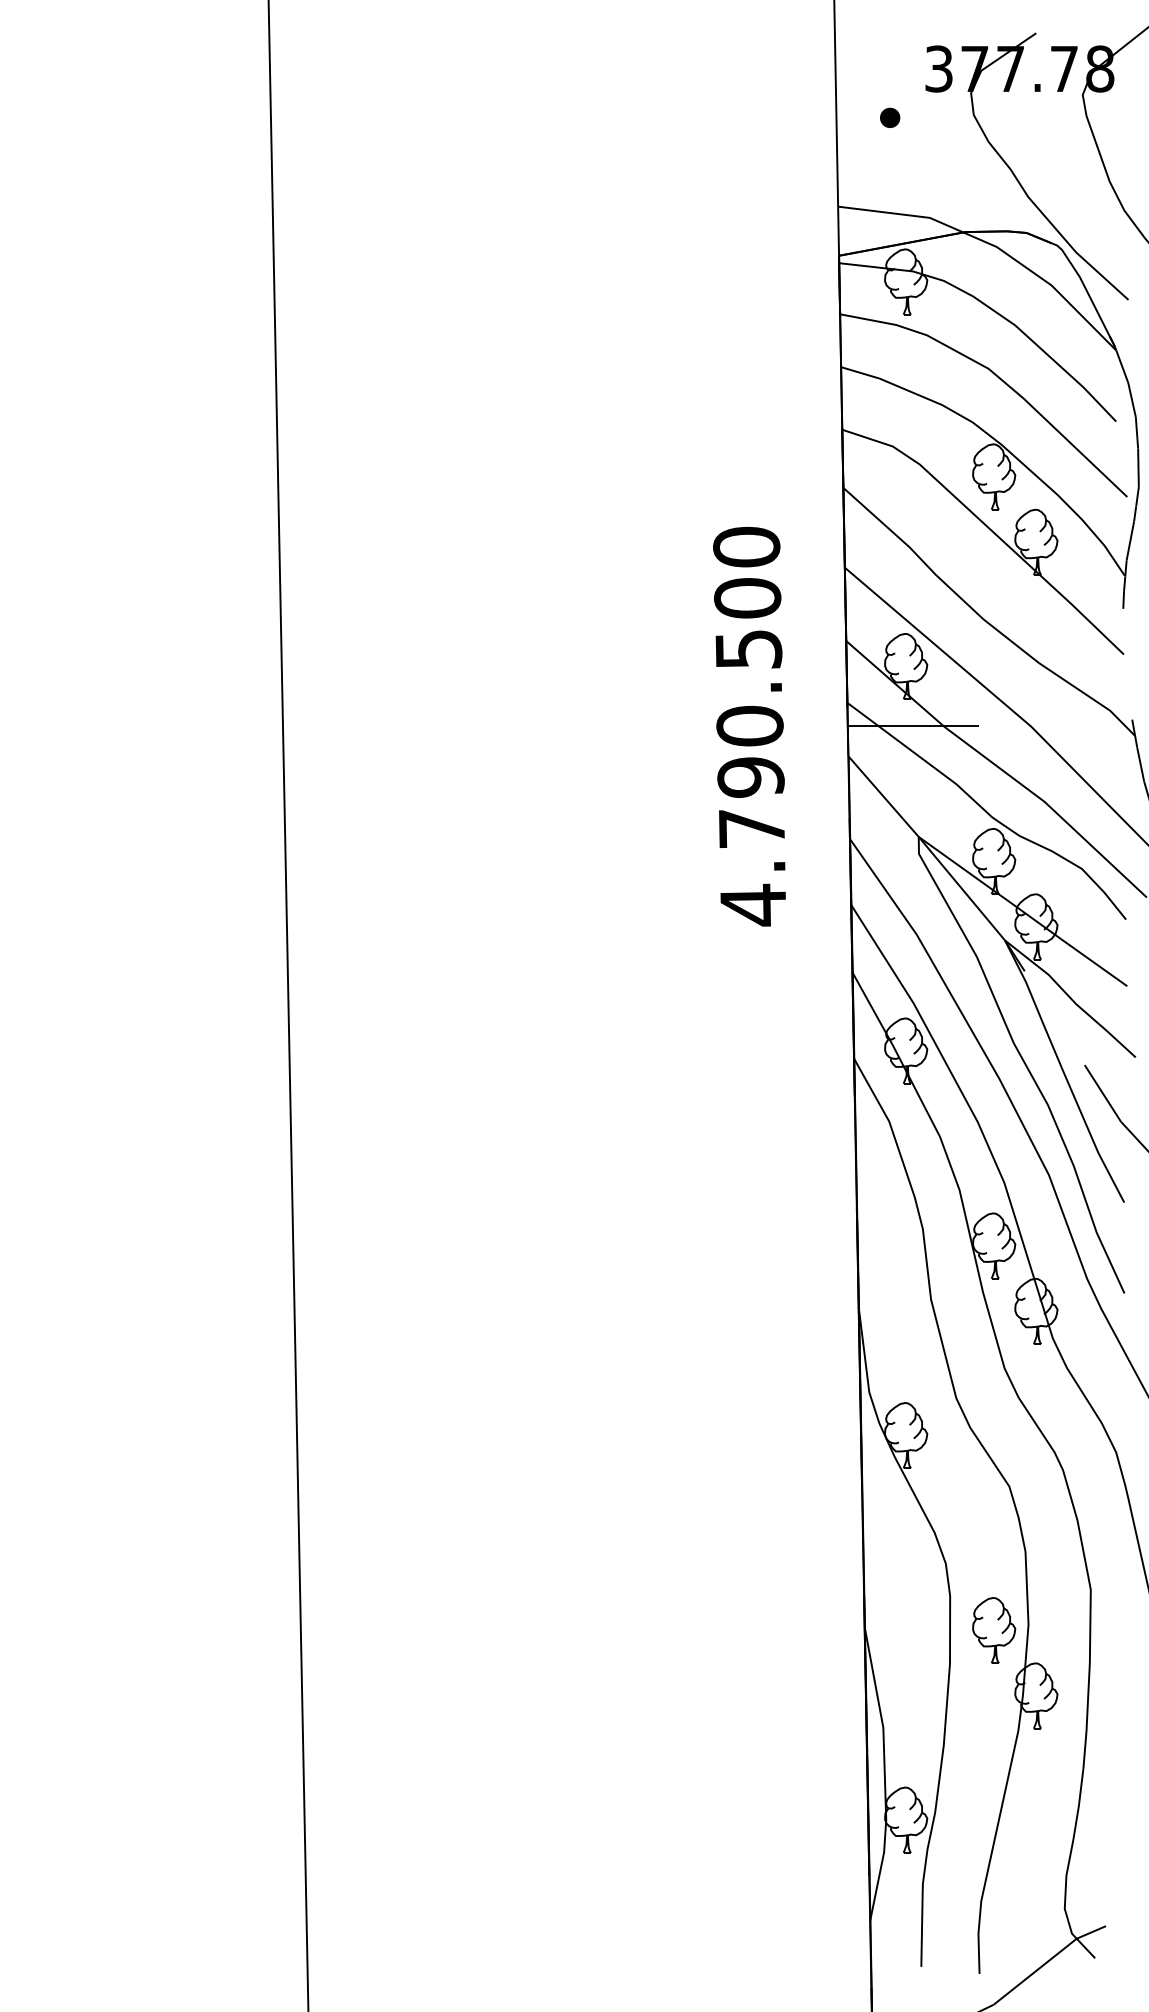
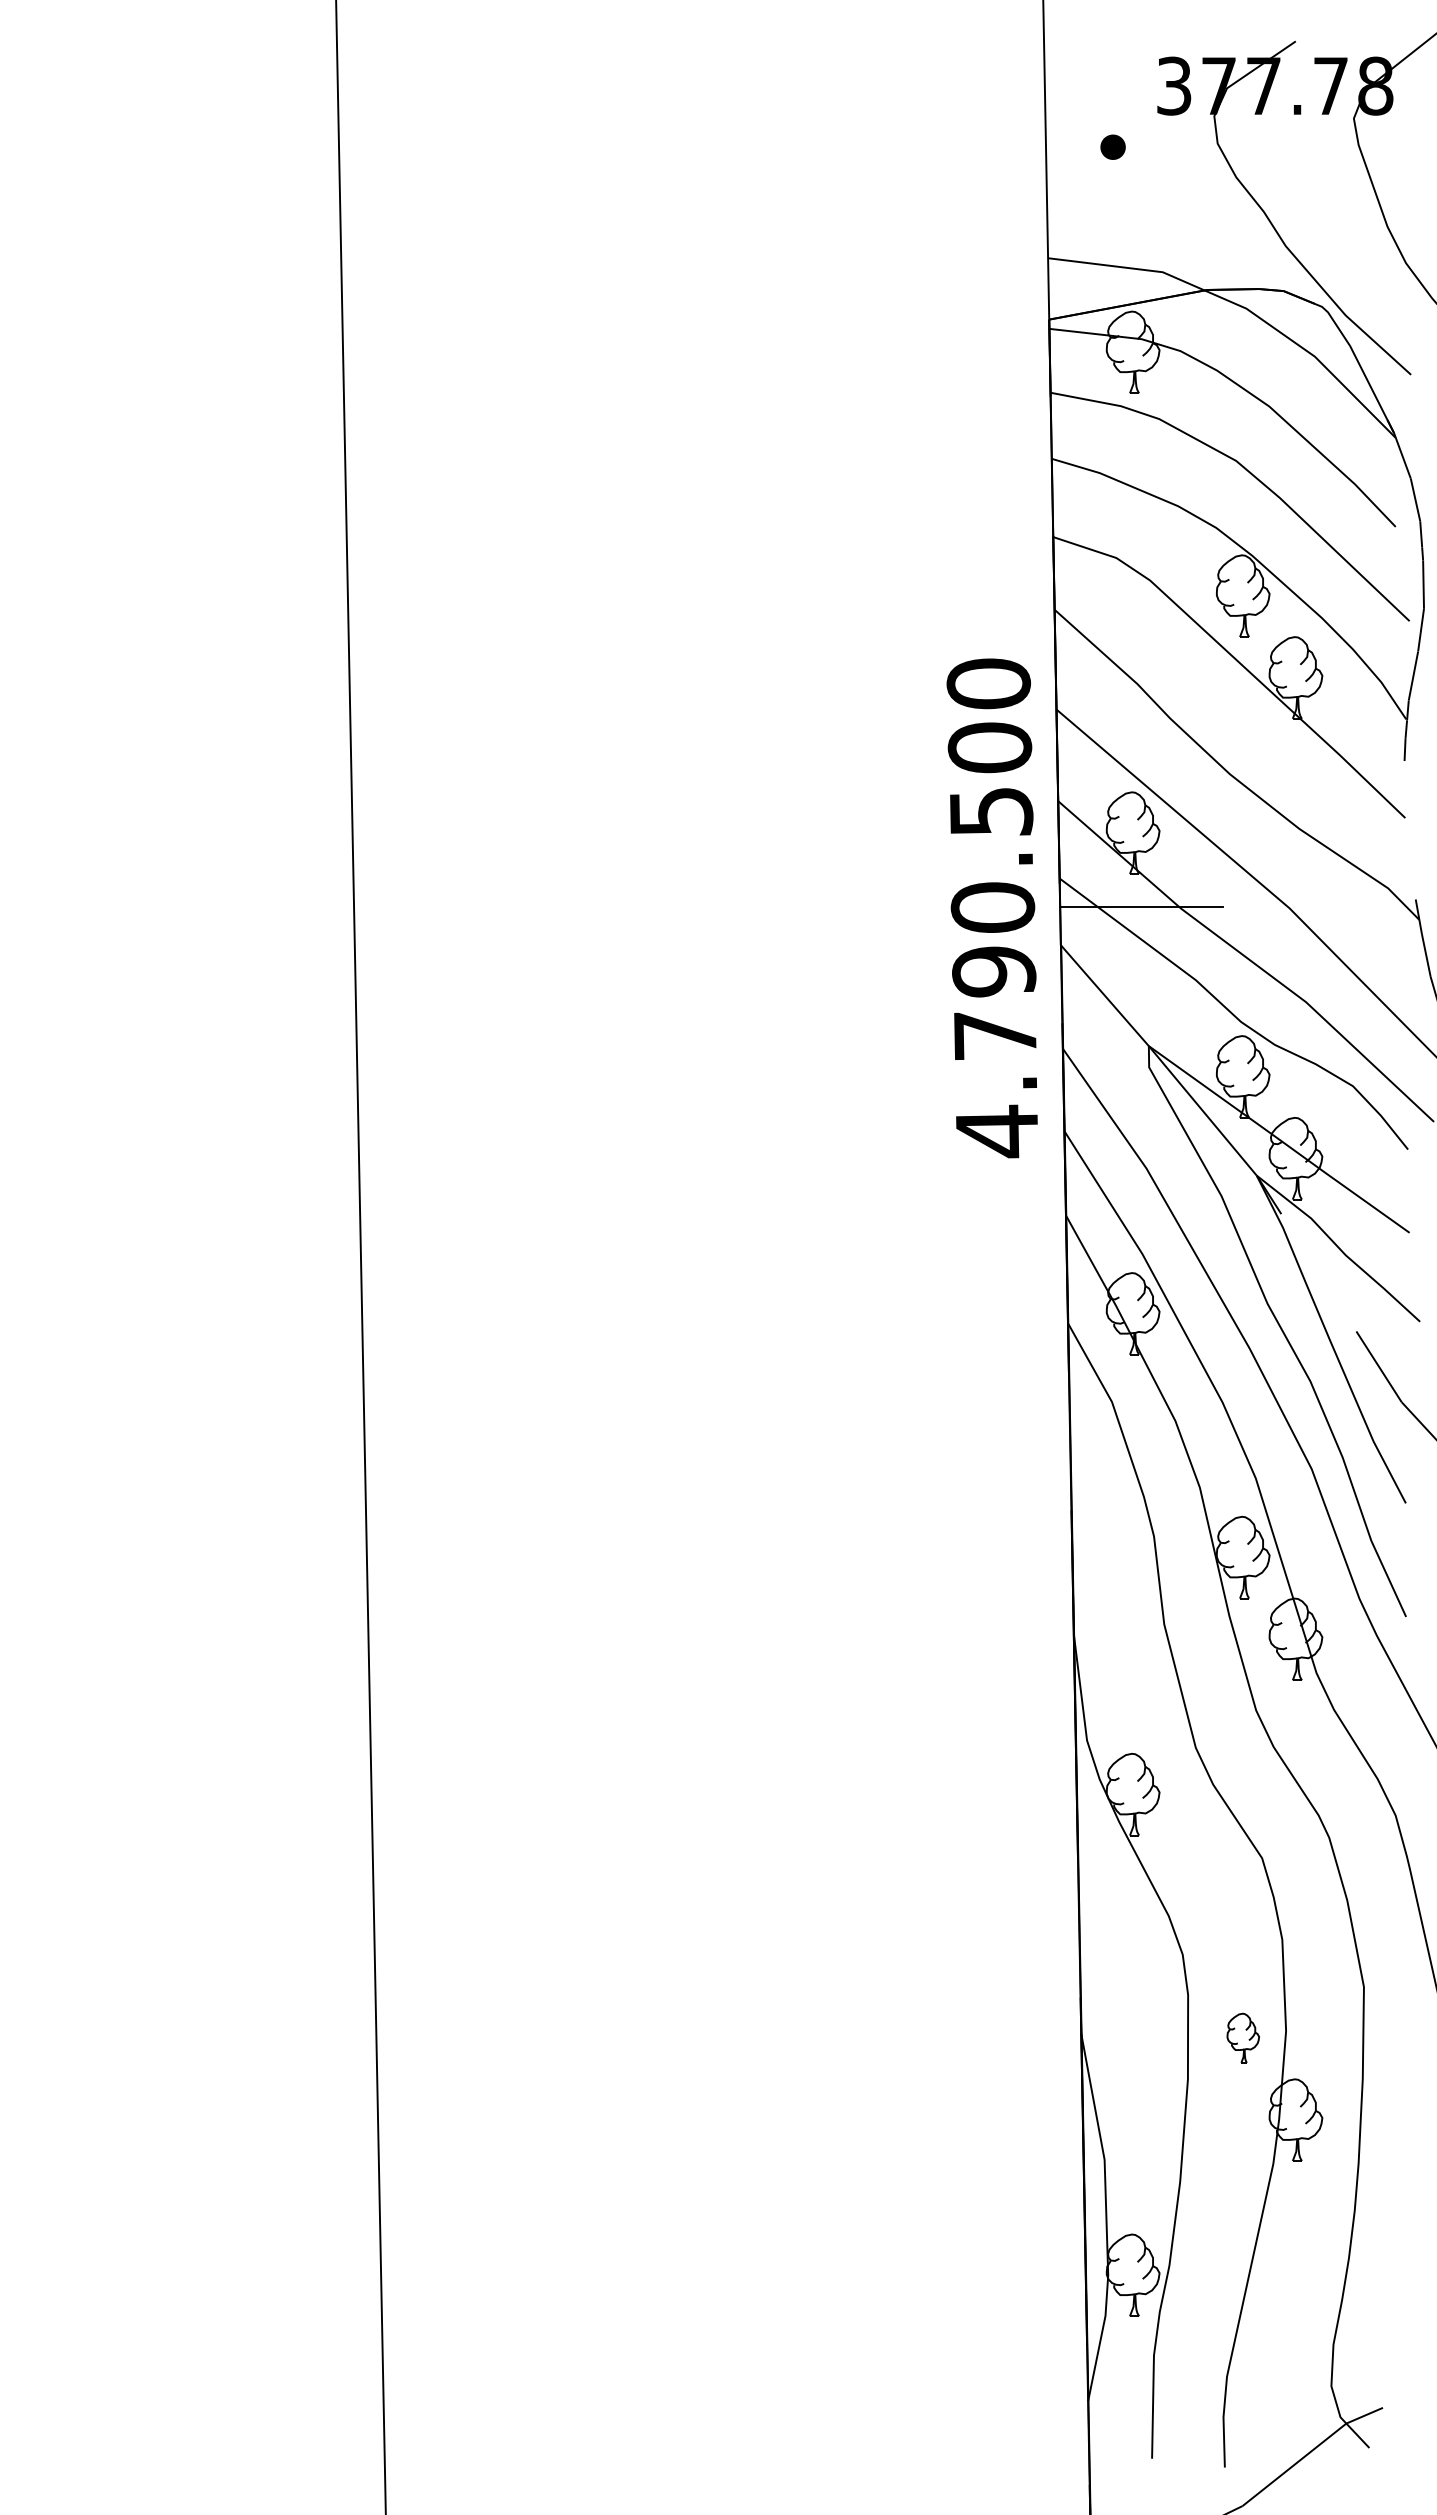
text: (748, 726) -> (991, 908), moved
part: (994, 1629) -> (1243, 2037), size x0.6

